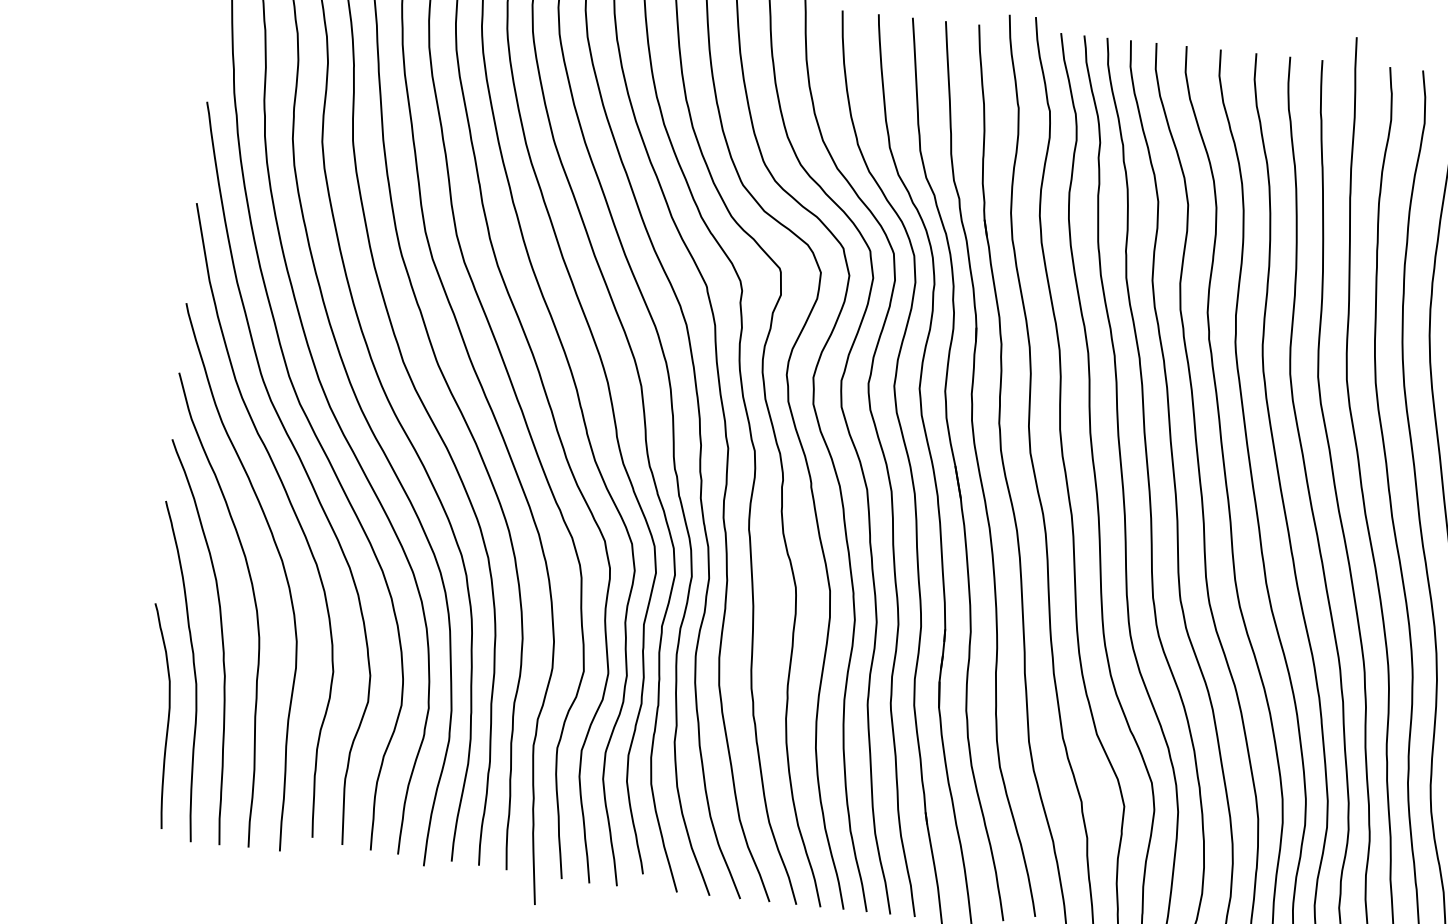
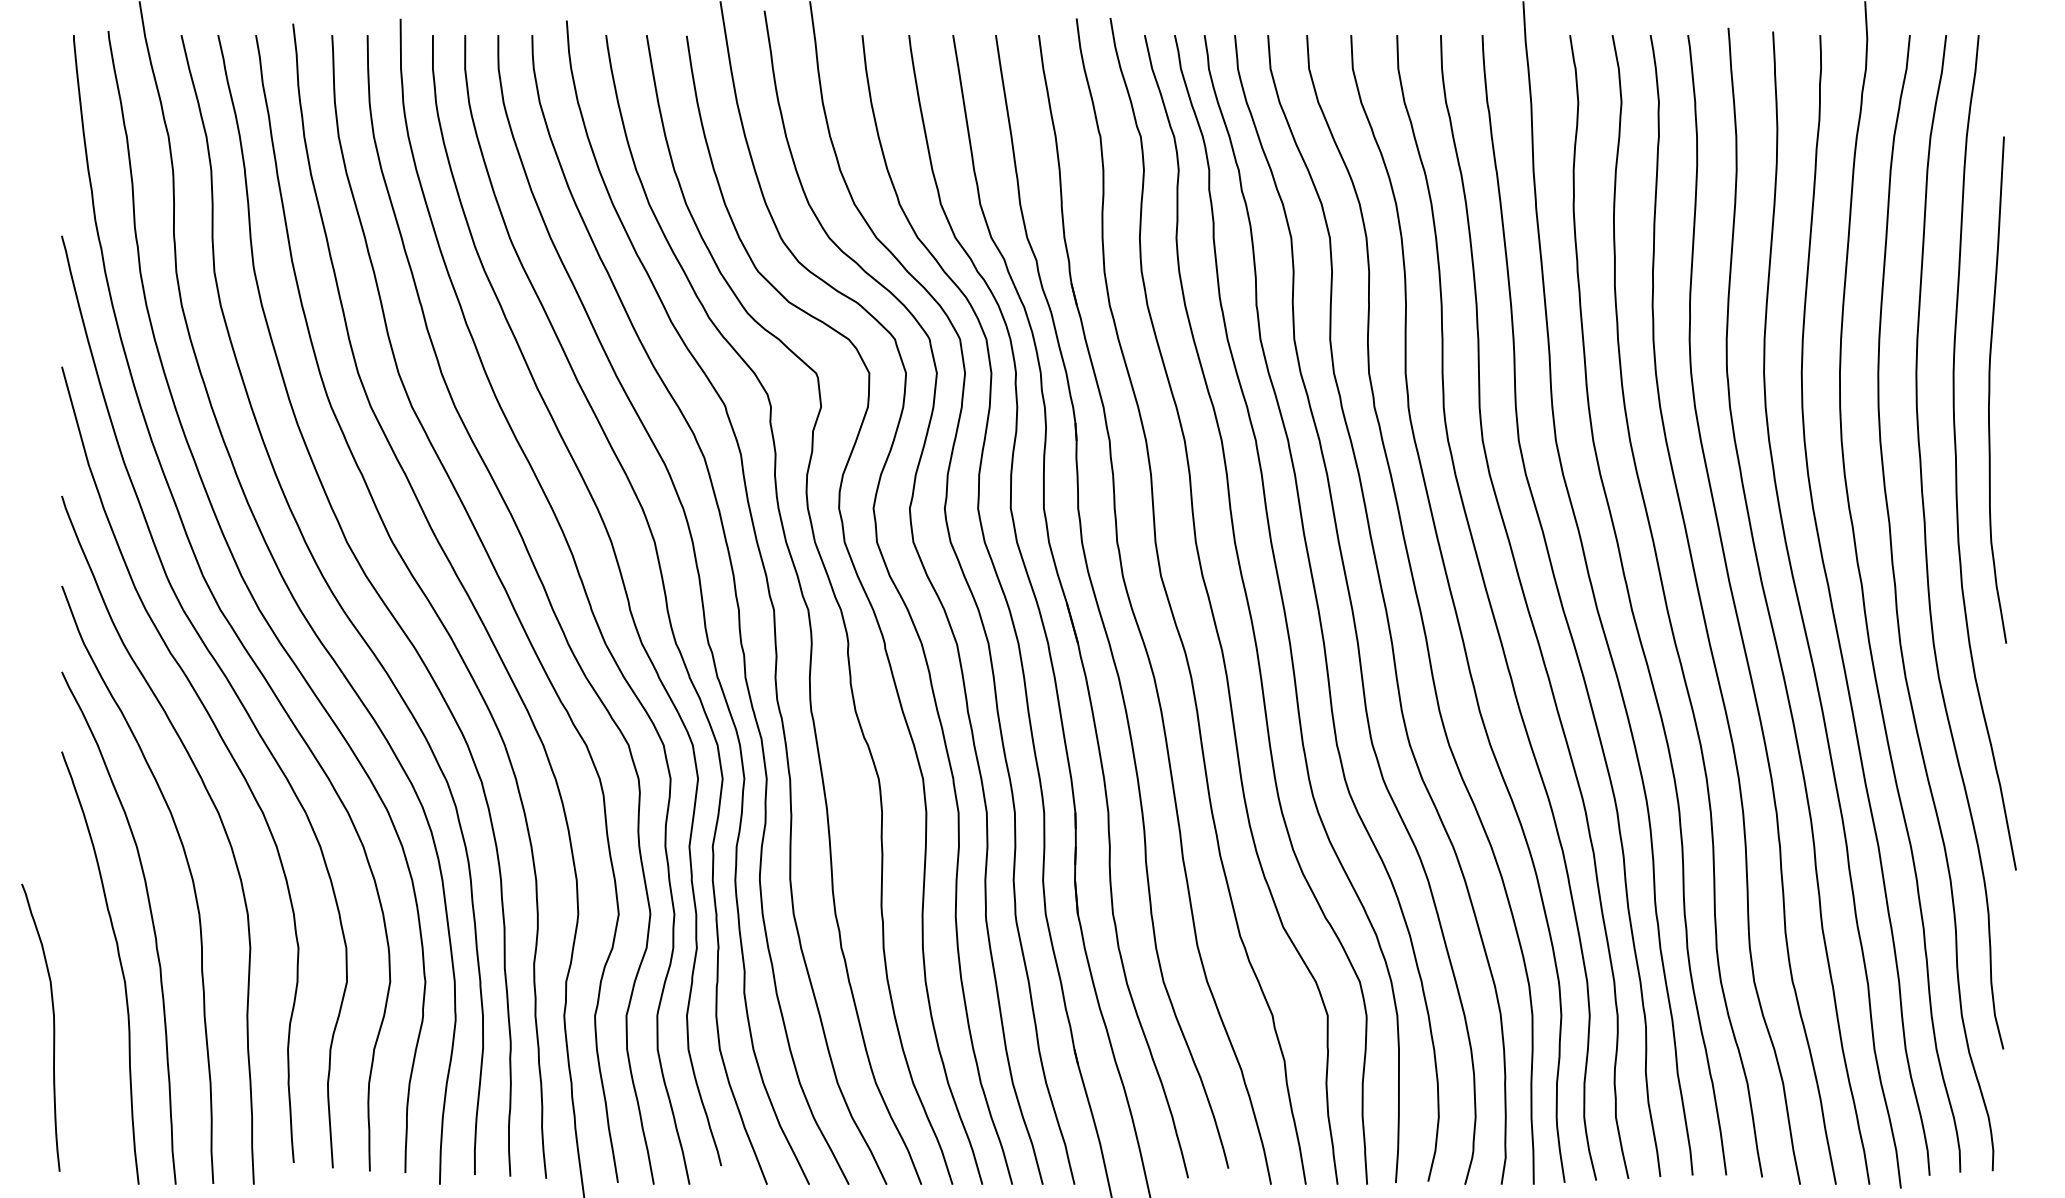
curve: (168, 716) -> (53, 1027), moved

